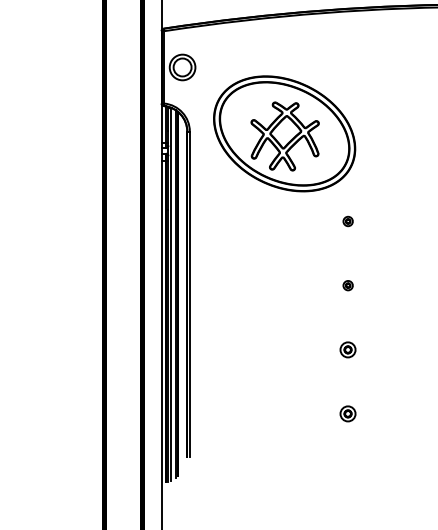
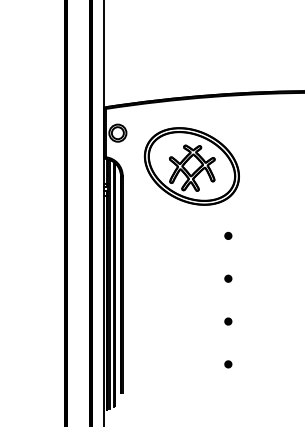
part: (283, 133) -> (191, 166), moved
part: (348, 349) -> (228, 321), size x0.62
part: (348, 414) -> (228, 364), size x0.62

